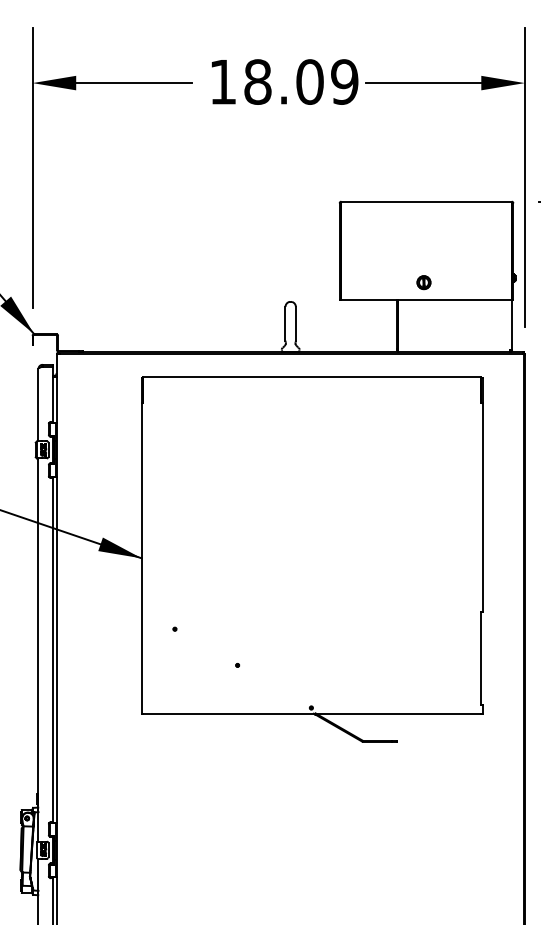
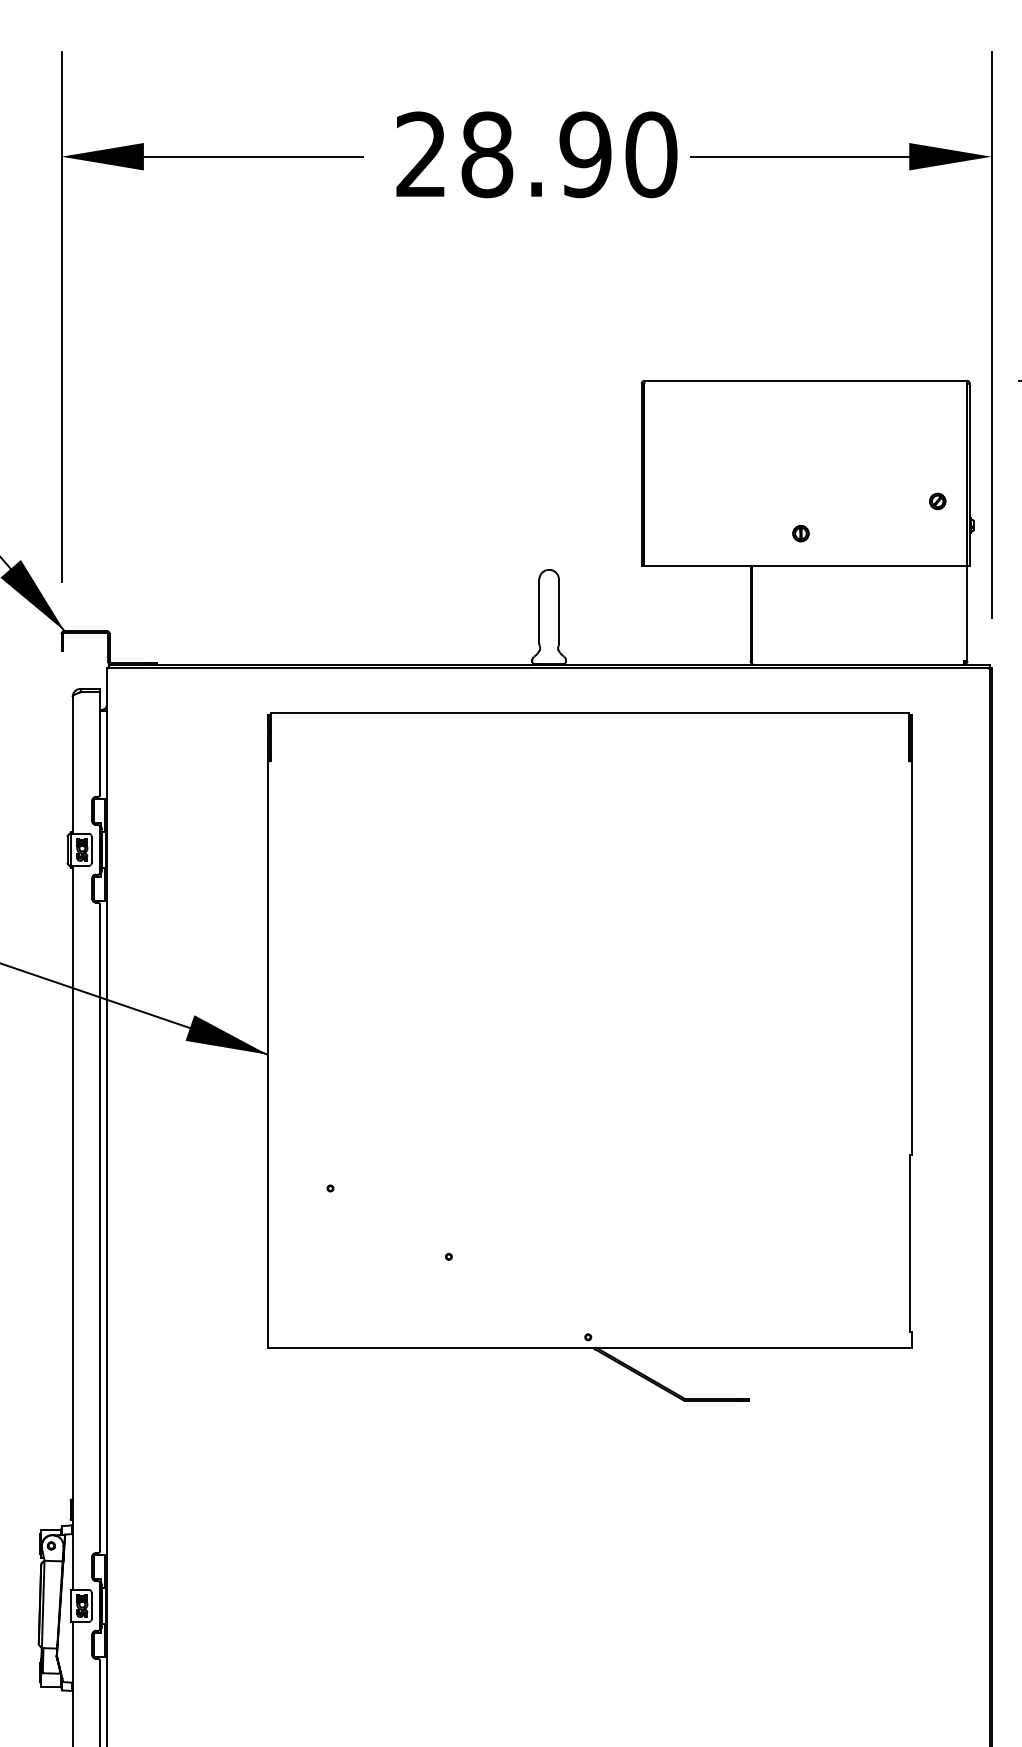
text: (283, 81) -> (535, 153), 18.09 -> 28.90
part: (496, 265) -> (937, 501), added
part: (423, 282) -> (800, 533), size x0.62

